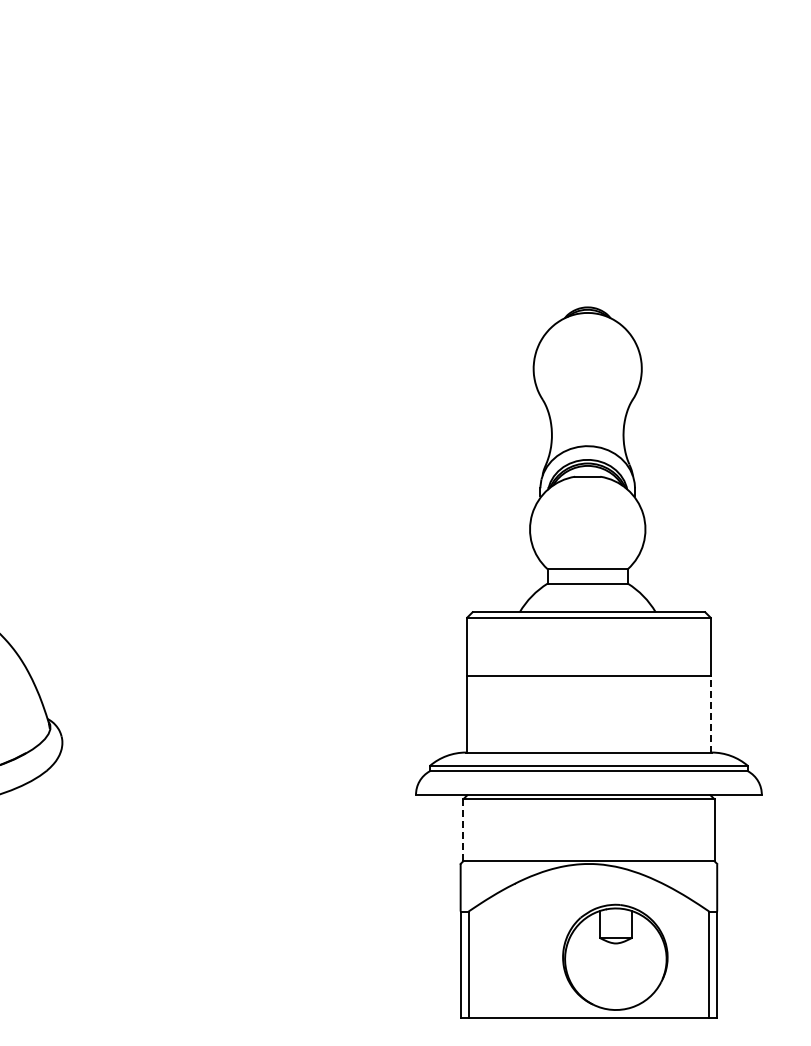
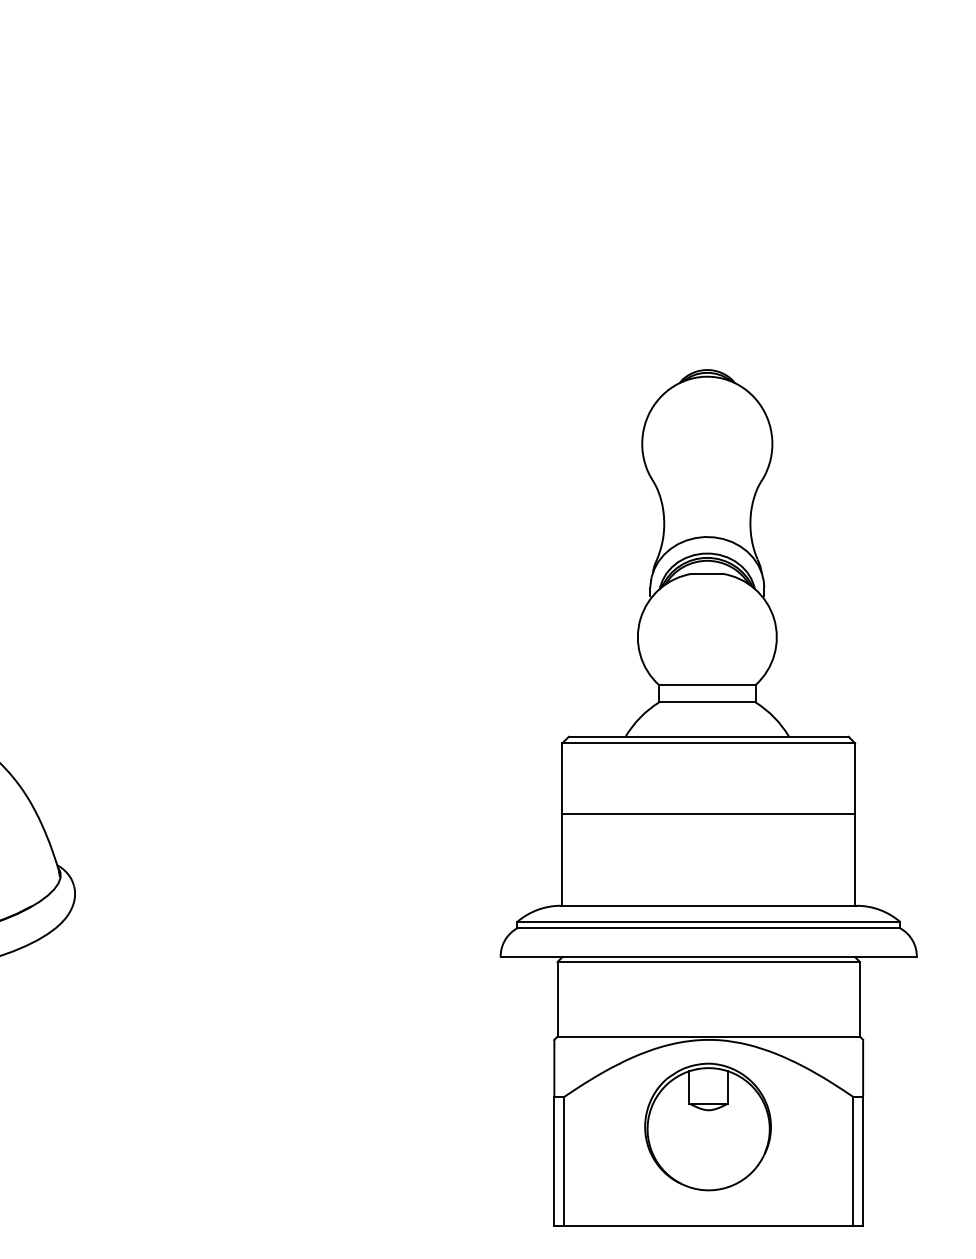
line: (710, 713) -> (855, 858), dashed -> solid
line: (463, 830) -> (557, 999), dashed -> solid
part: (615, 956) -> (708, 1125), moved

